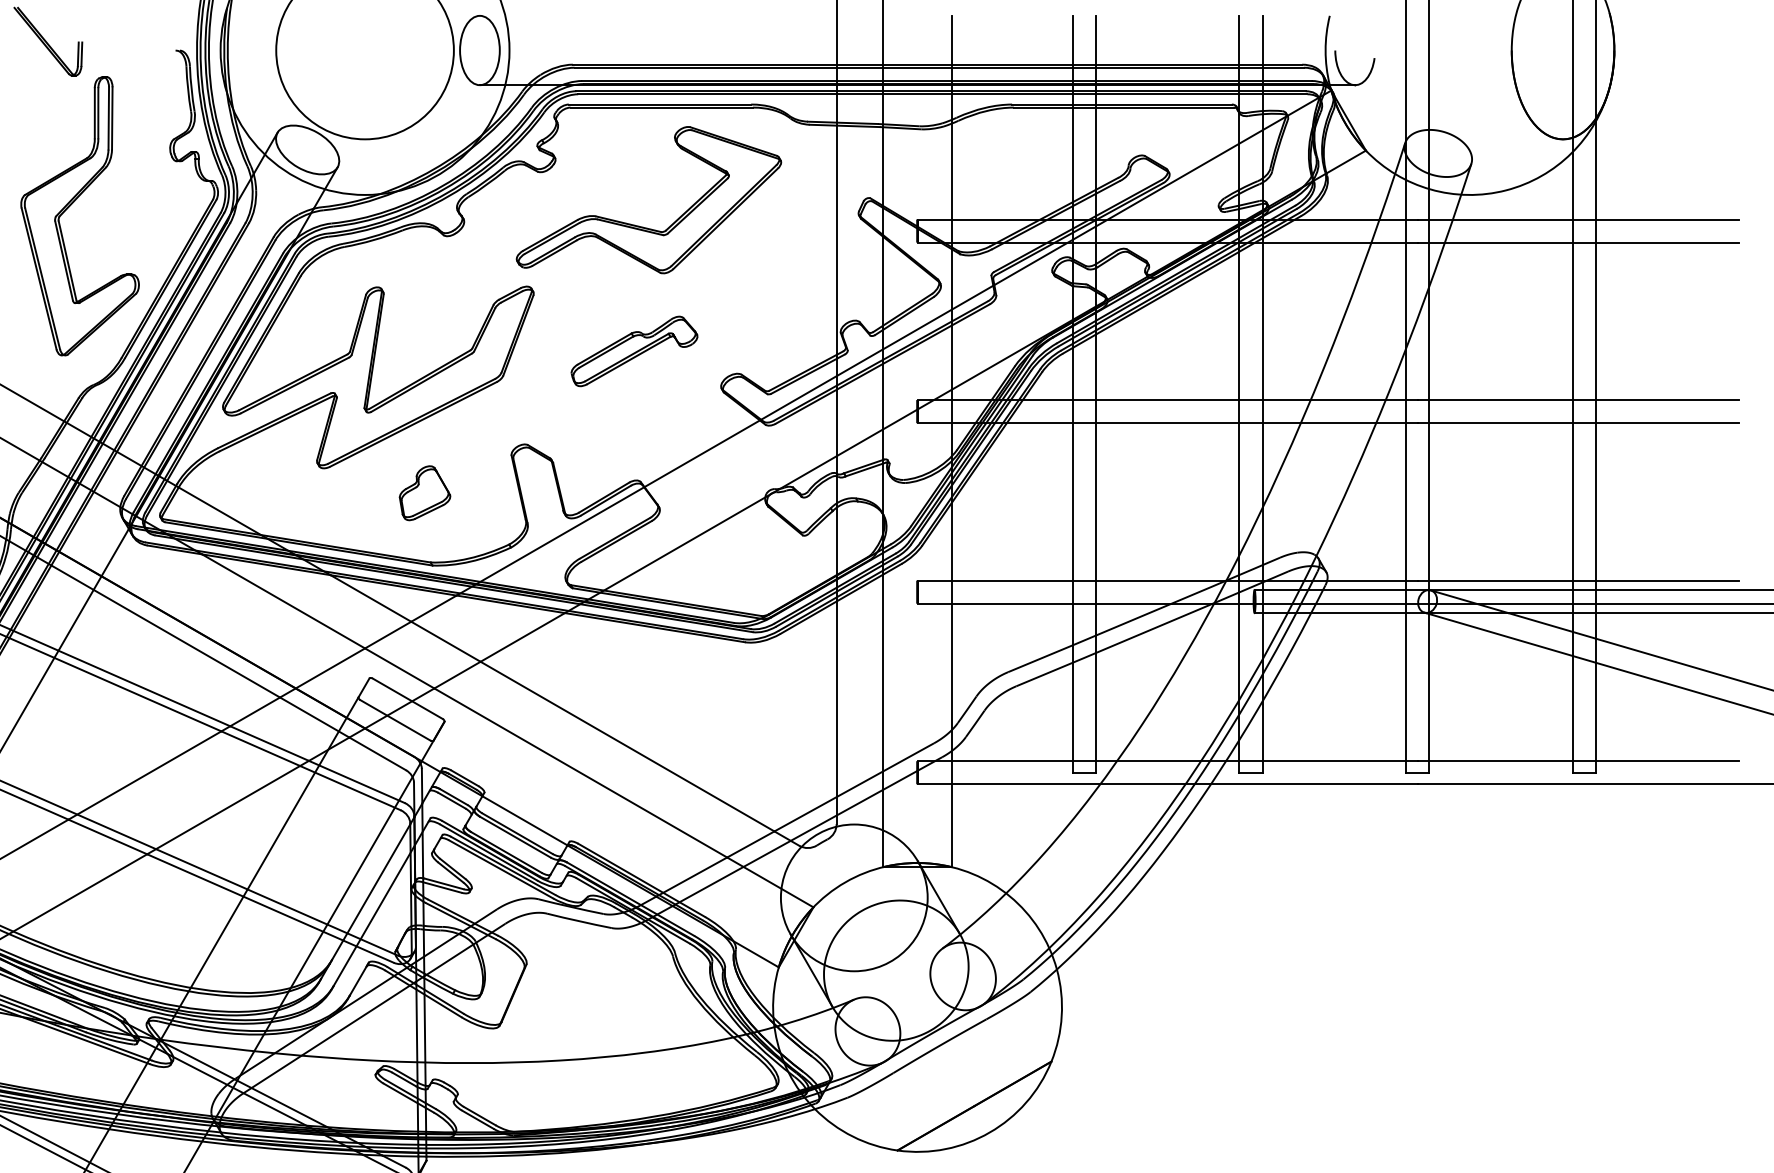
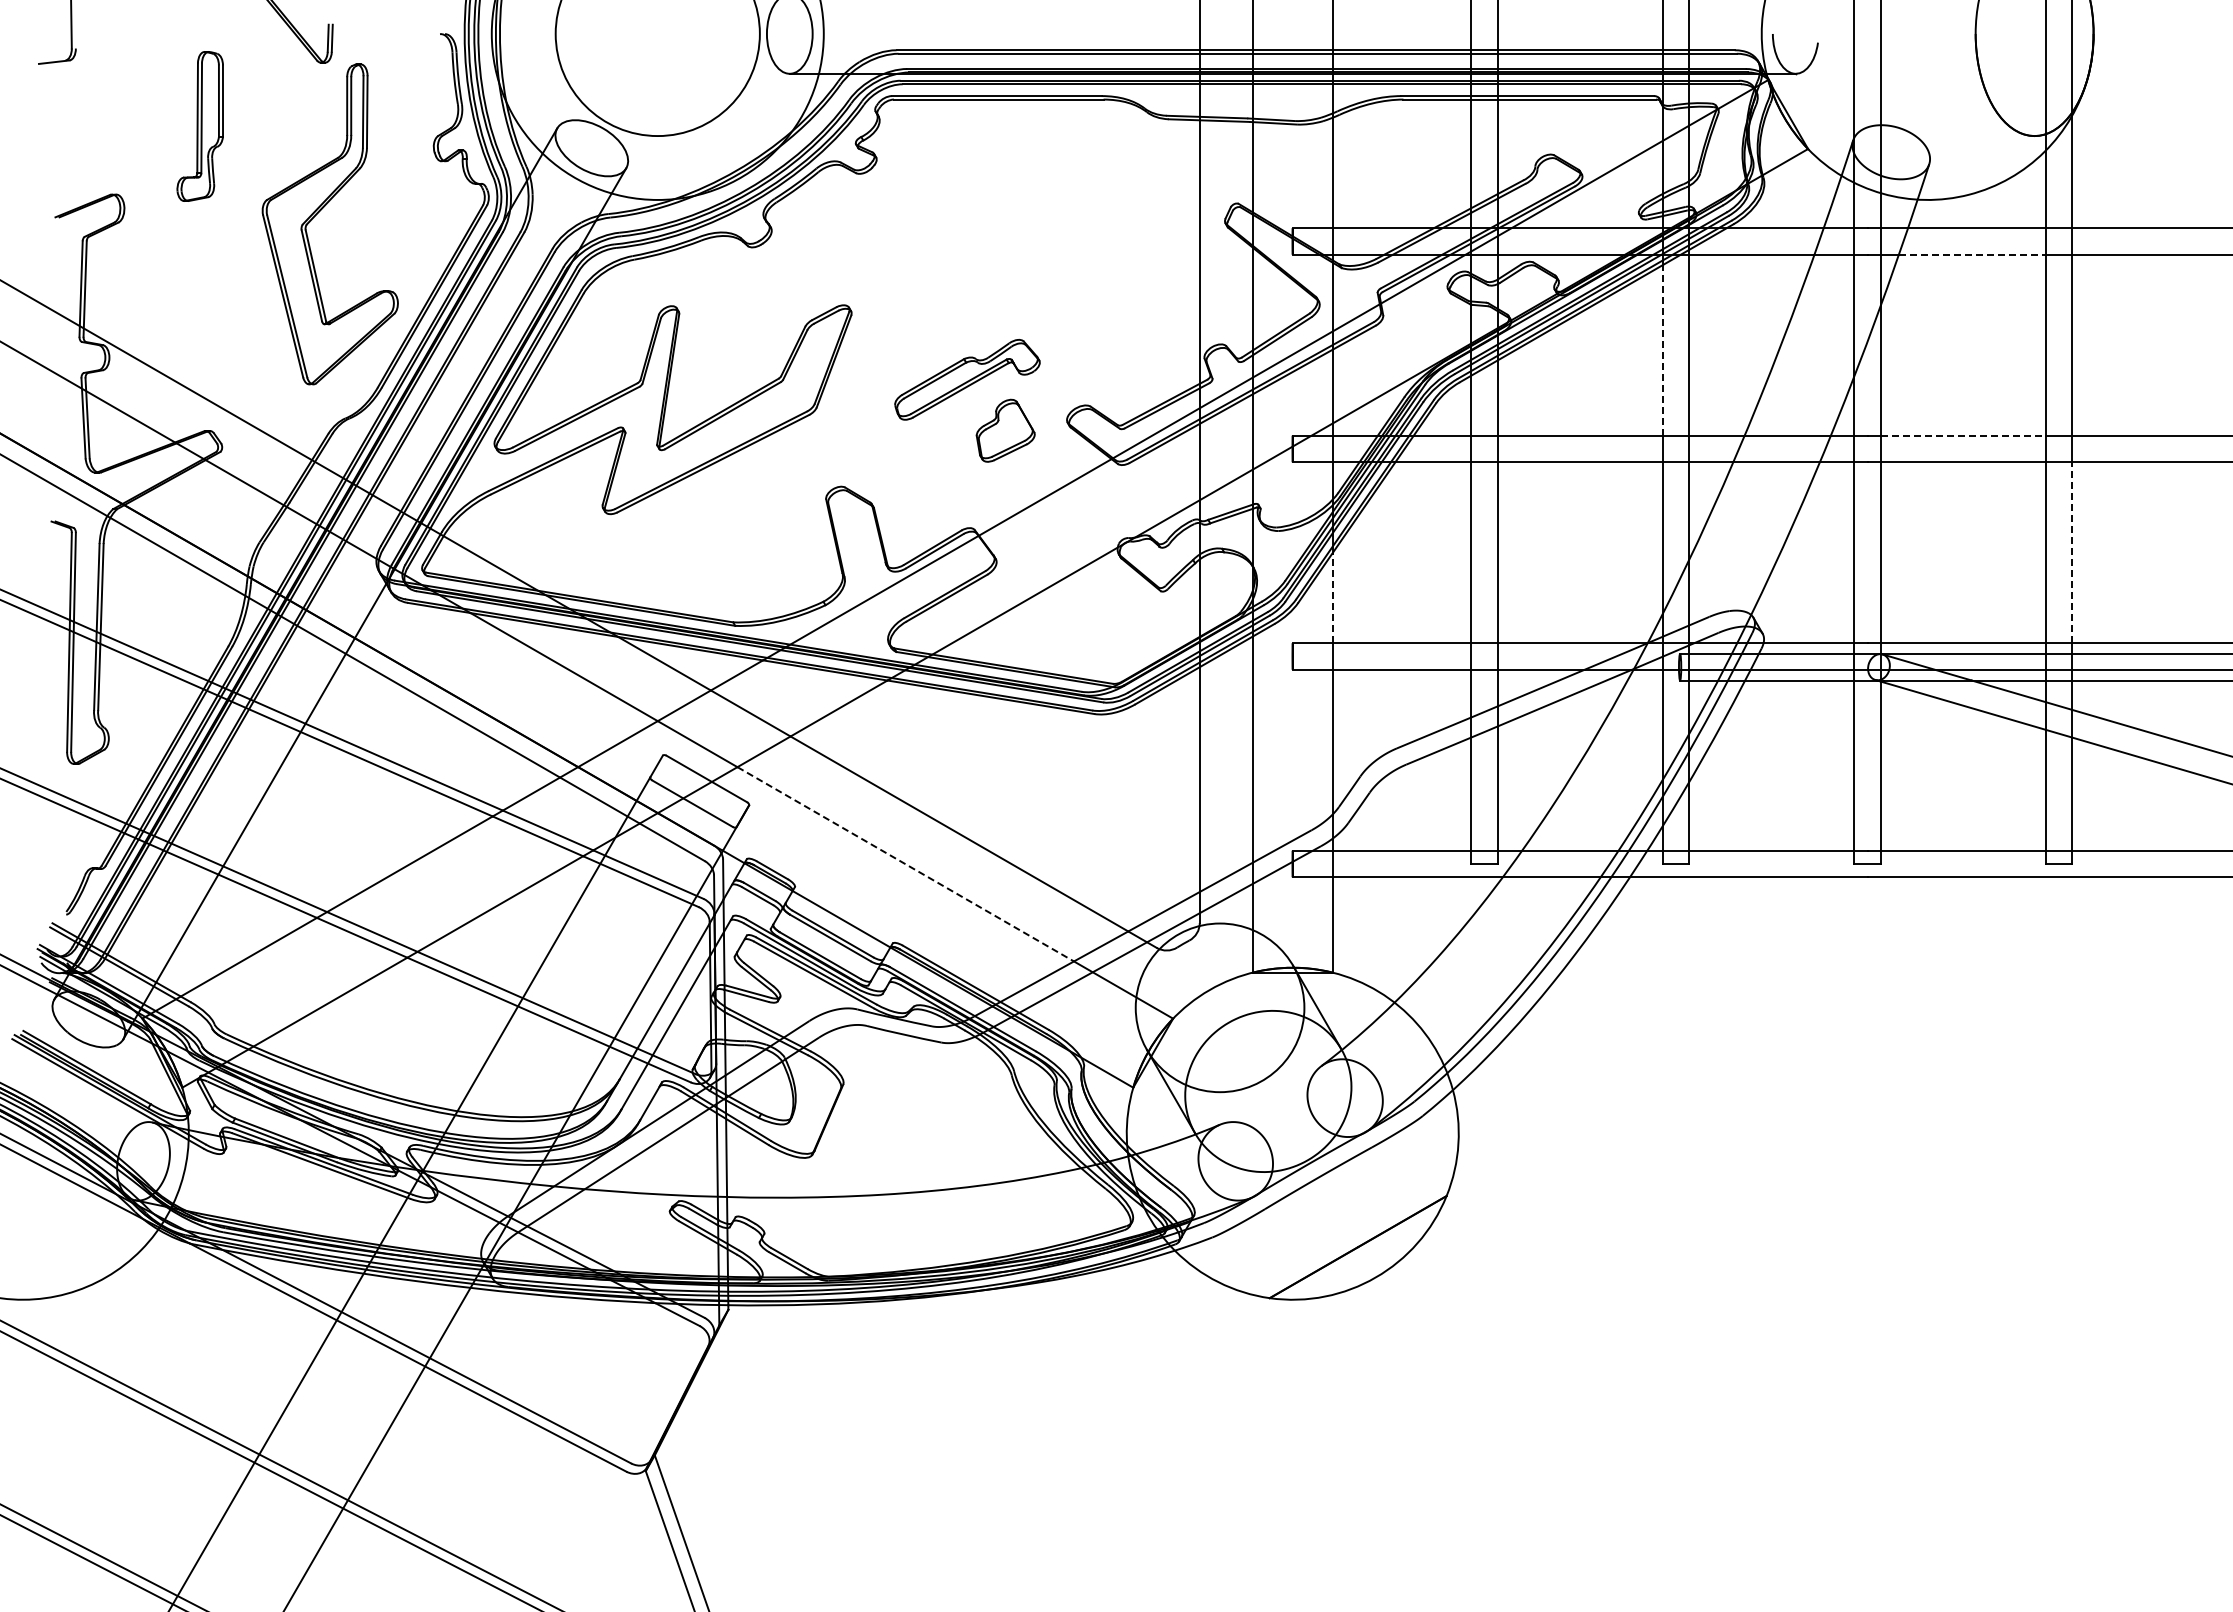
part: (643, 226) -> (977, 236), removed
line: (1508, 242) -> (1972, 254), solid -> dashed
line: (1239, 325) -> (1662, 349), solid -> dashed
line: (1501, 399) -> (1963, 435), solid -> dashed
part: (424, 492) -> (1005, 430), moved
line: (1596, 501) -> (2072, 552), solid -> dashed
line: (952, 540) -> (1332, 597), solid -> dashed
line: (581, 773) -> (906, 864), solid -> dashed

